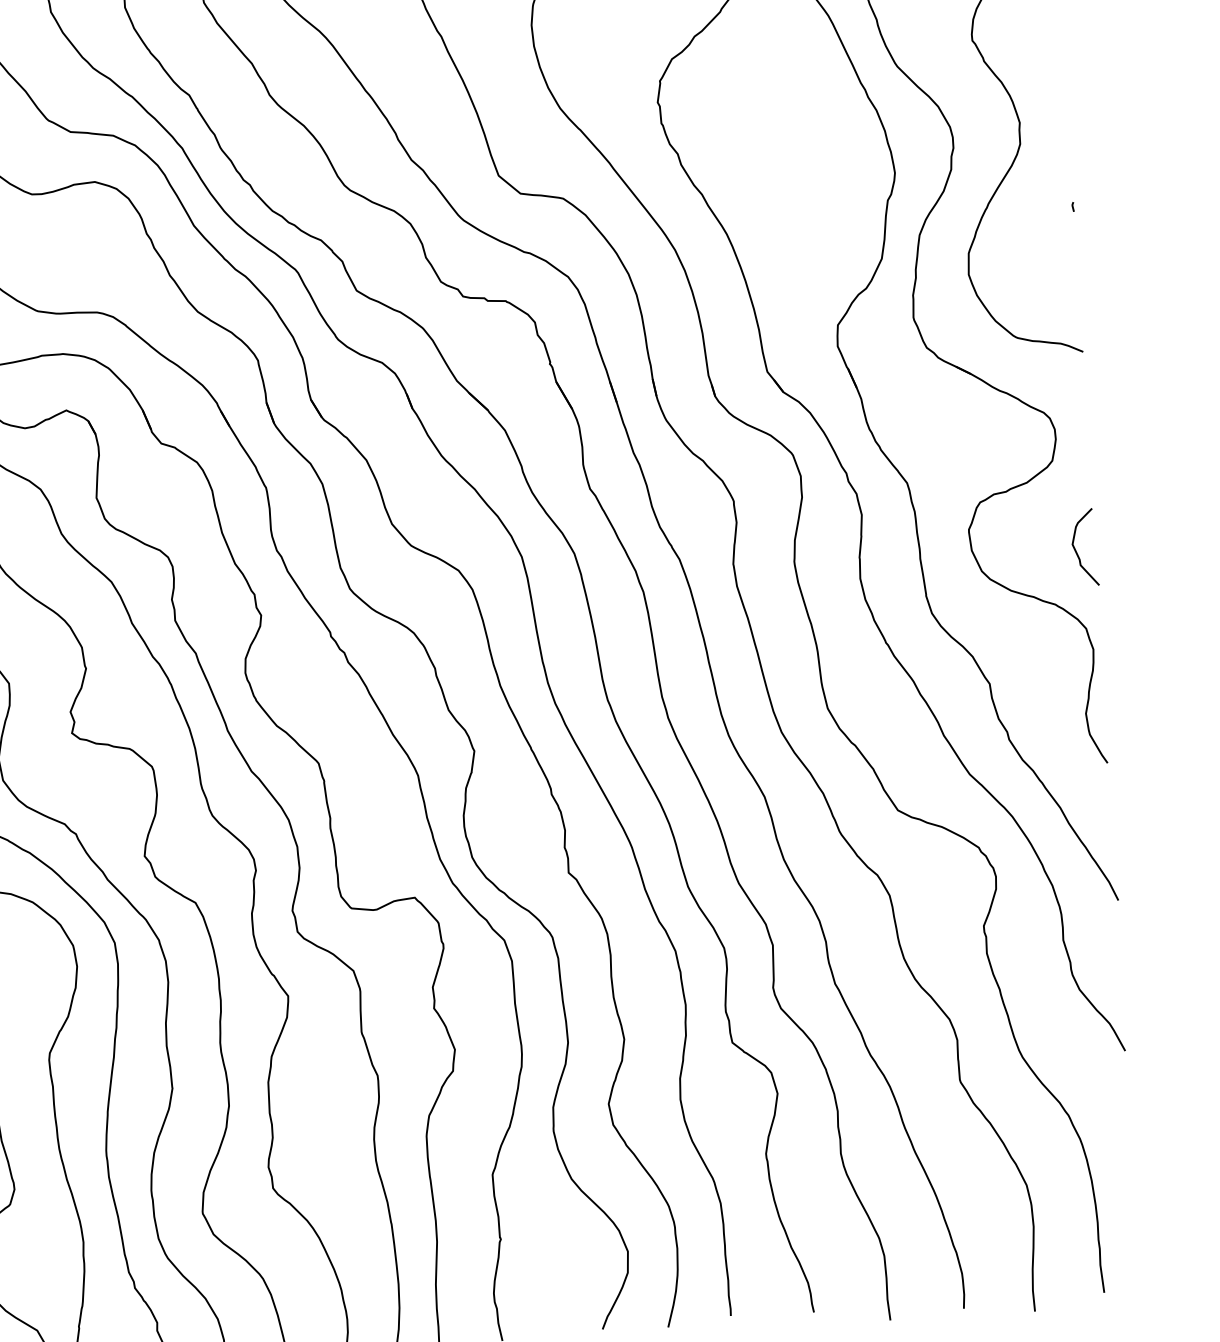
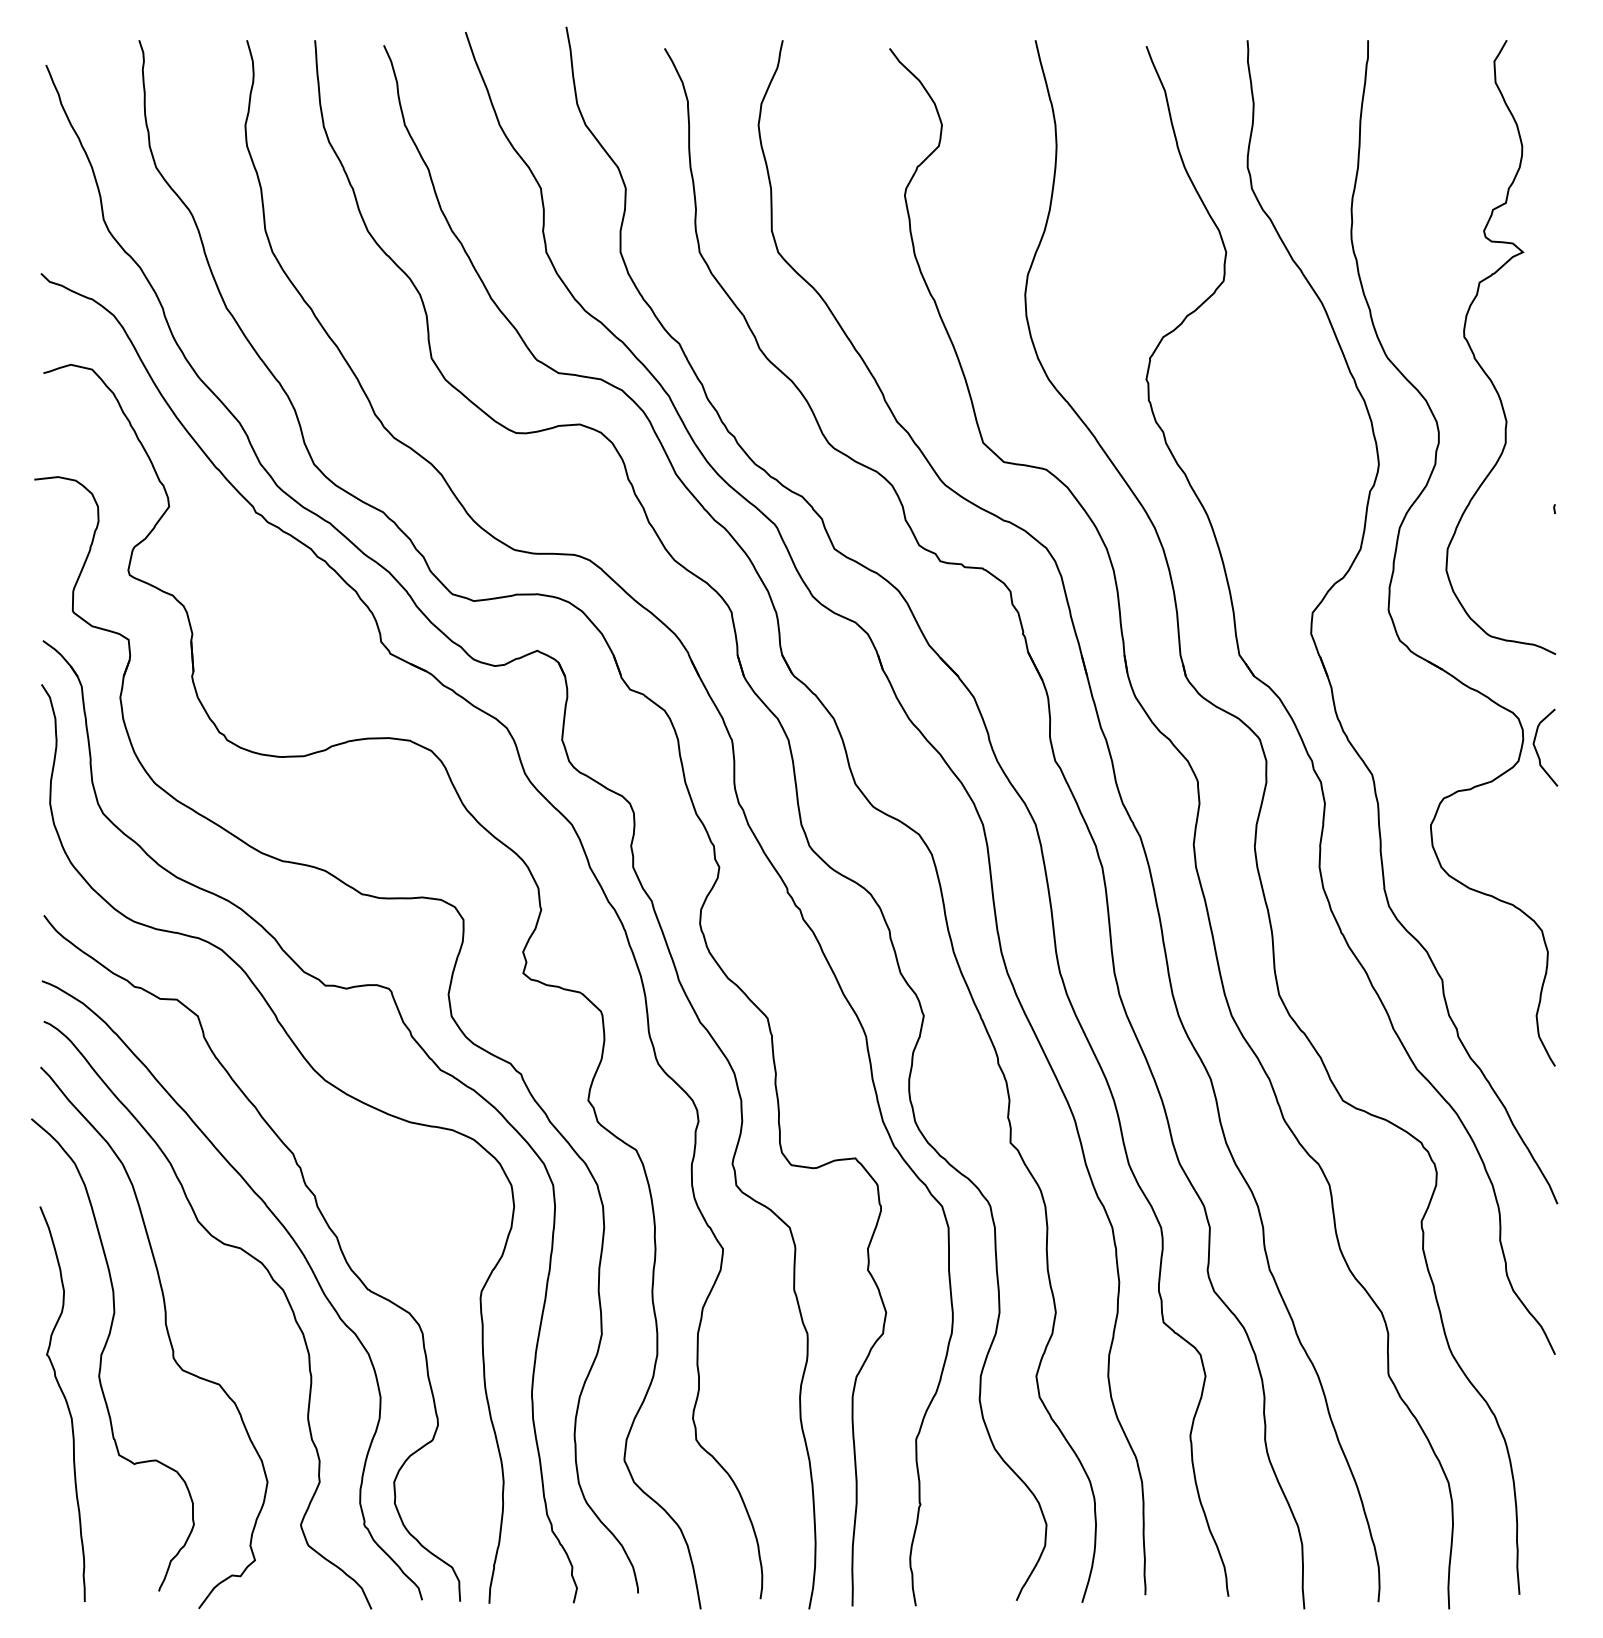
curve: (1076, 550) -> (1537, 750), moved

